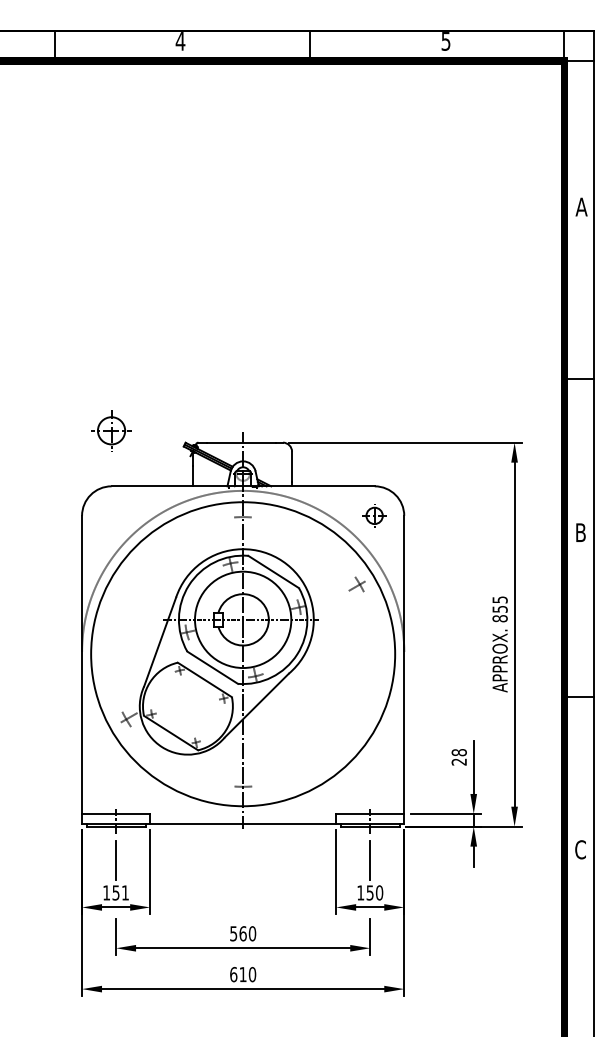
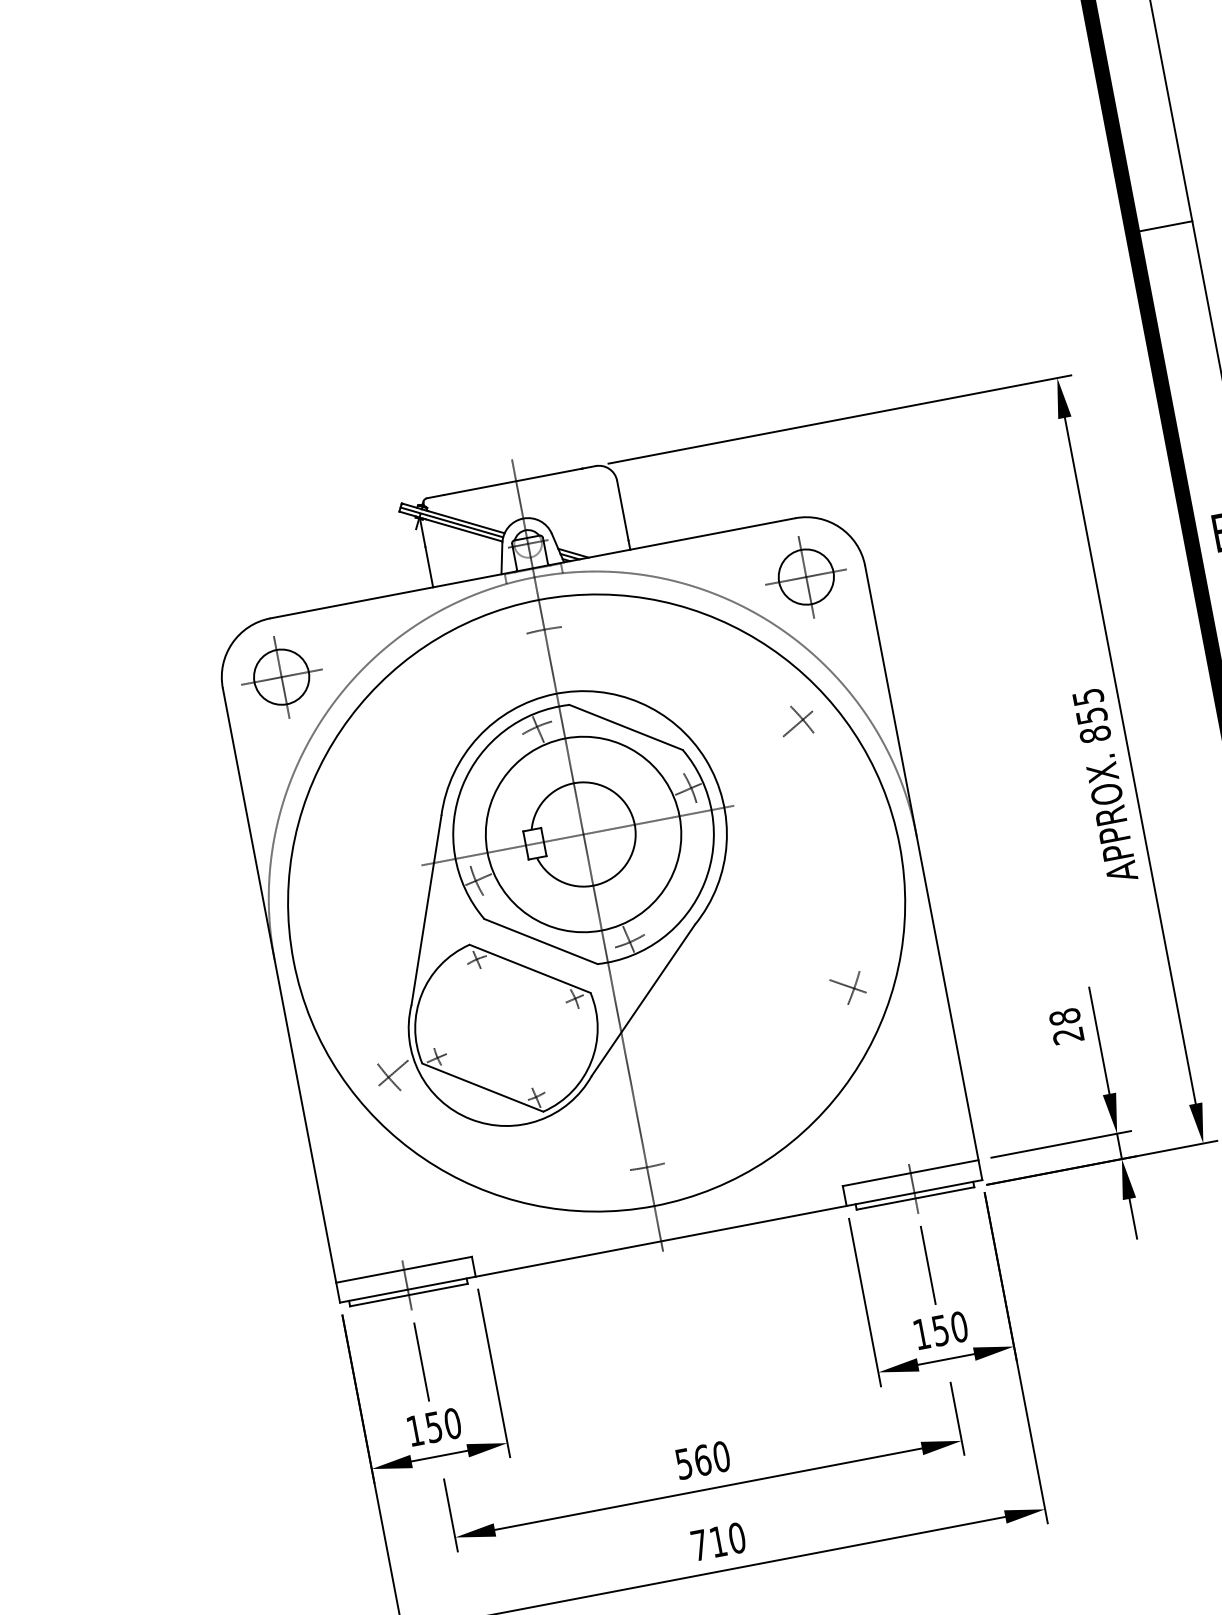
part: (111, 430) -> (281, 676), moved
part: (374, 515) -> (805, 576), size x1.67
part: (356, 718) -> (847, 988), added
text: (125, 892) -> (452, 1422), 151 -> 150
text: (233, 974) -> (699, 1545), 610 -> 710

